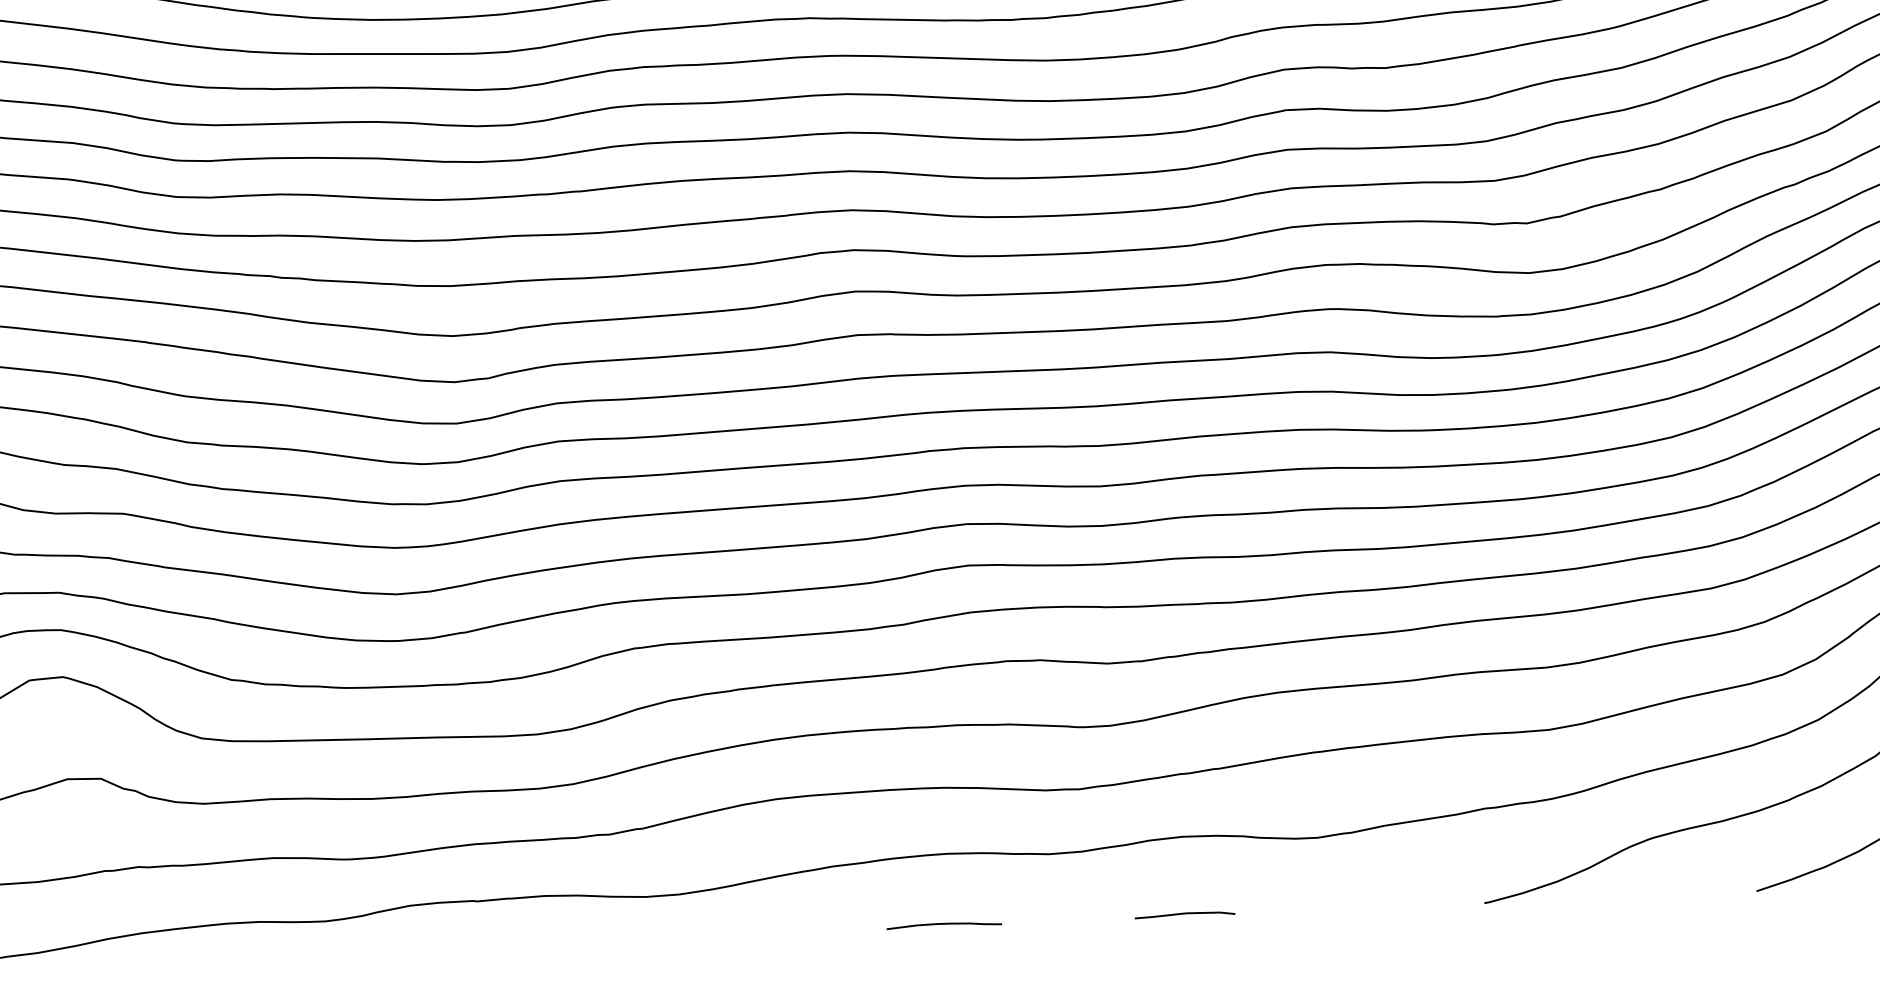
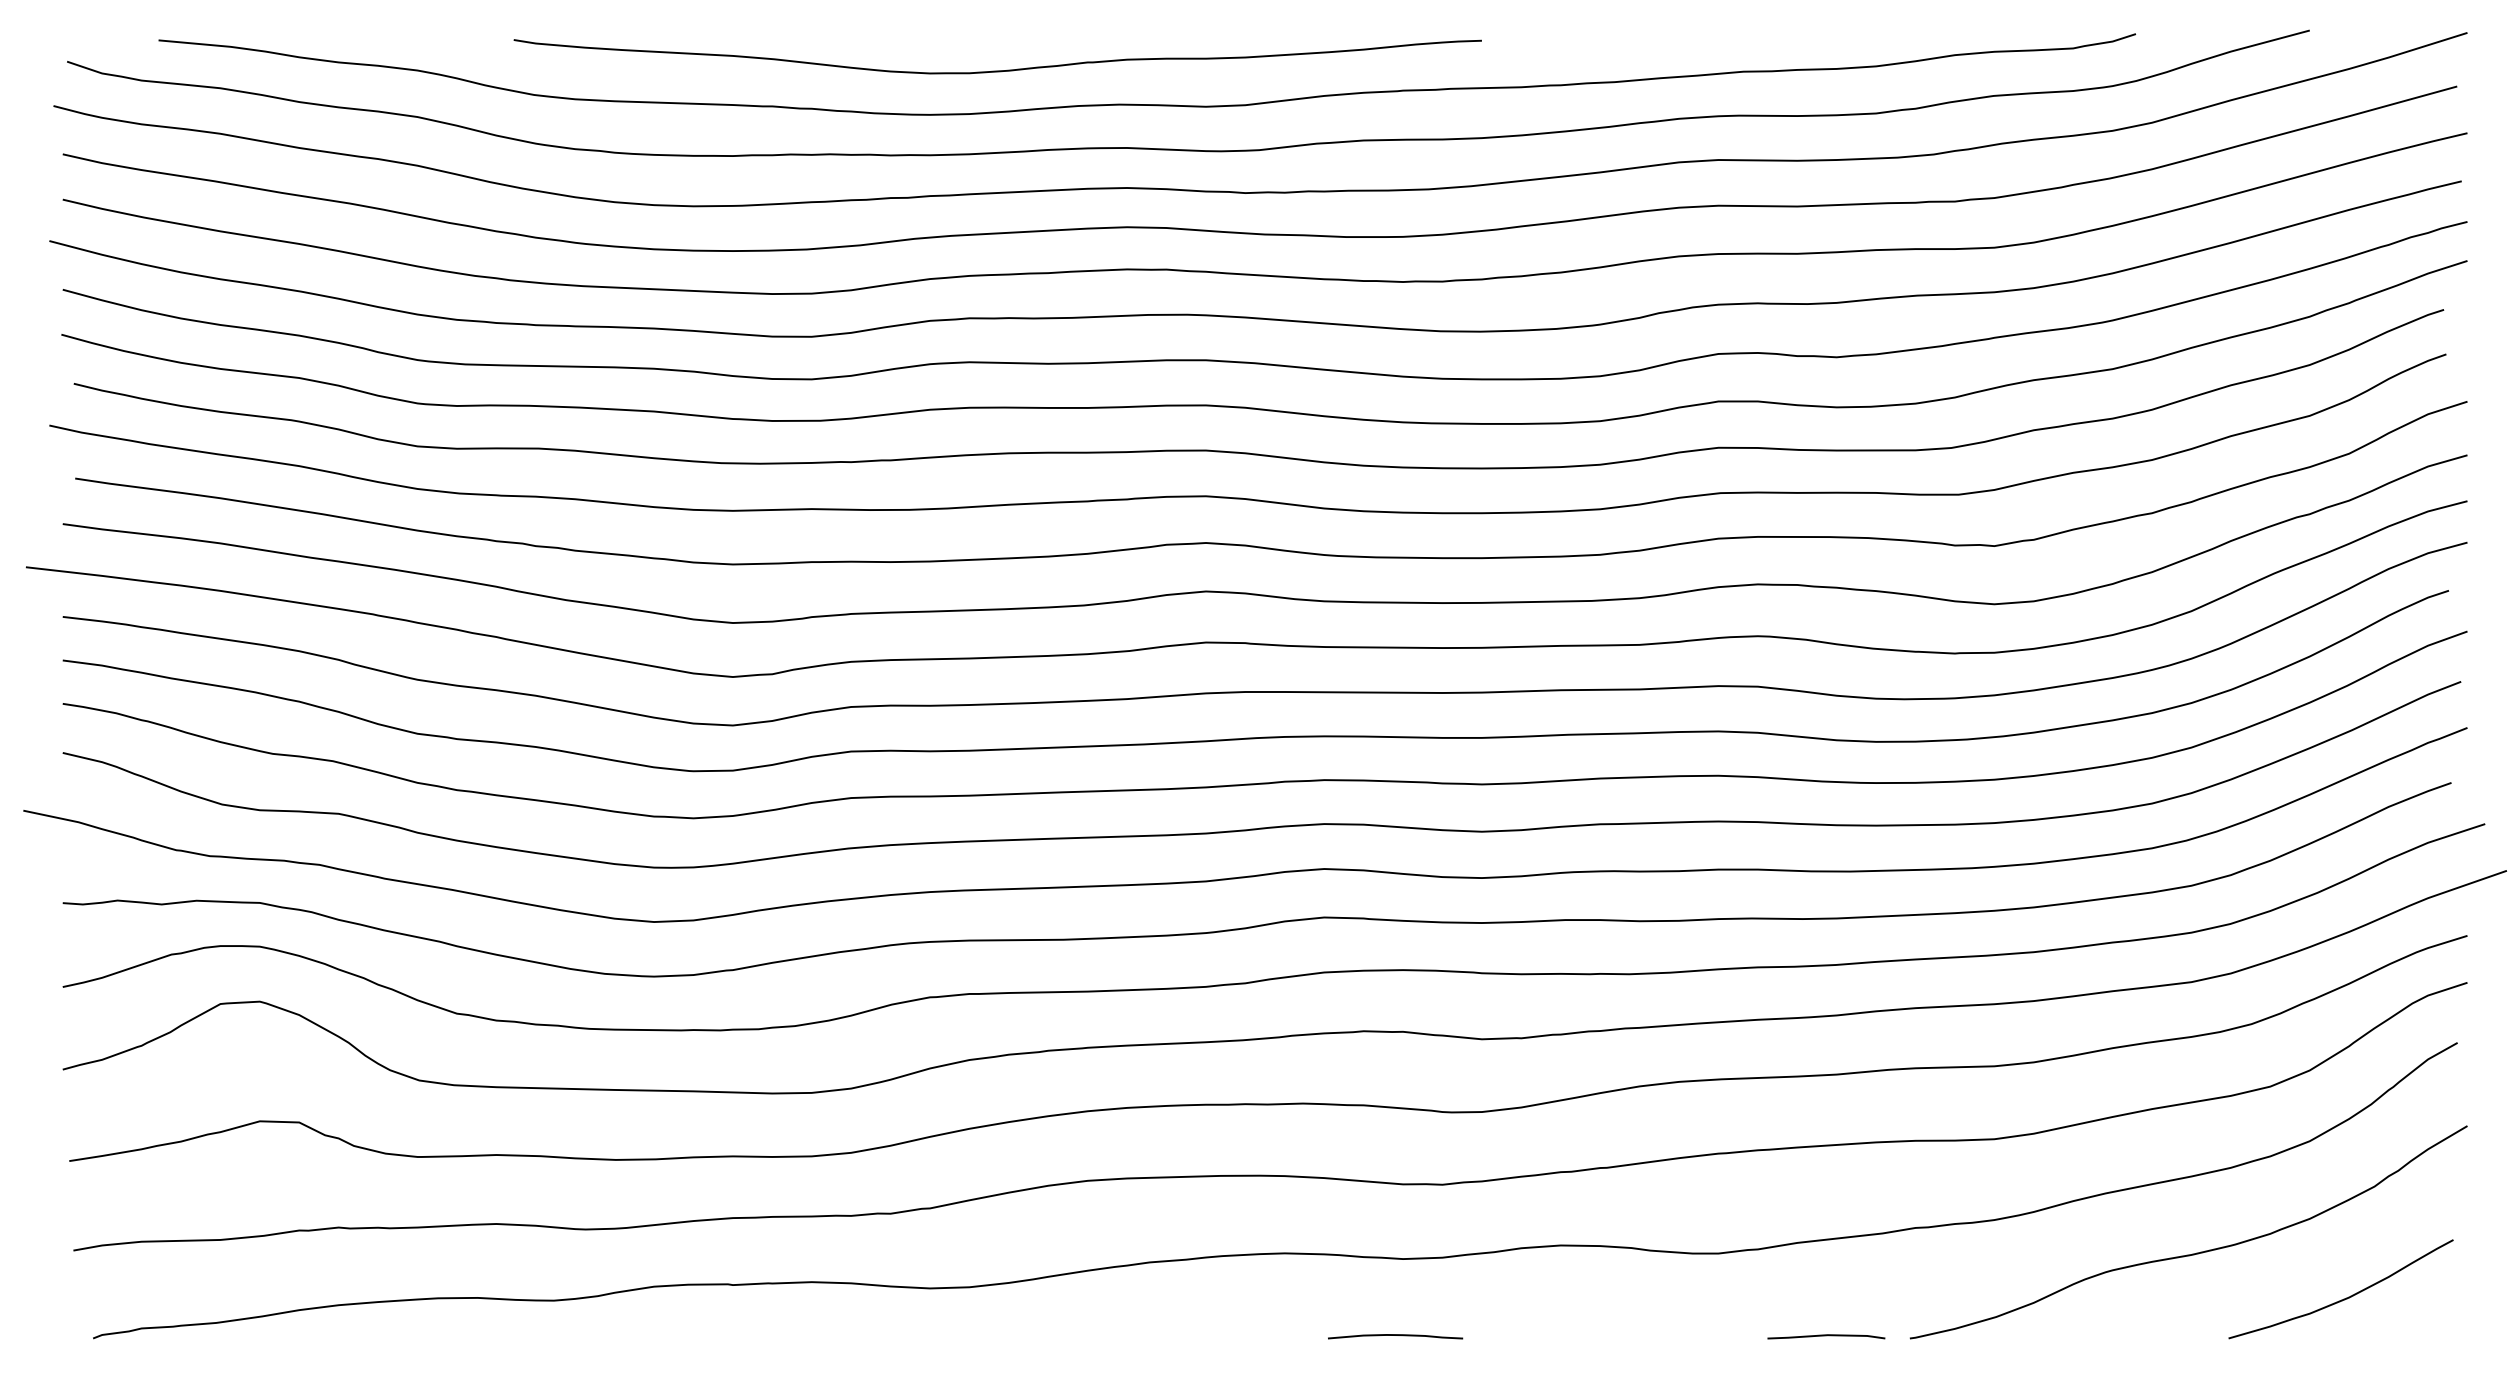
curve: (1185, 914) -> (1826, 1336), moved
curve: (944, 924) -> (1395, 1335), moved

